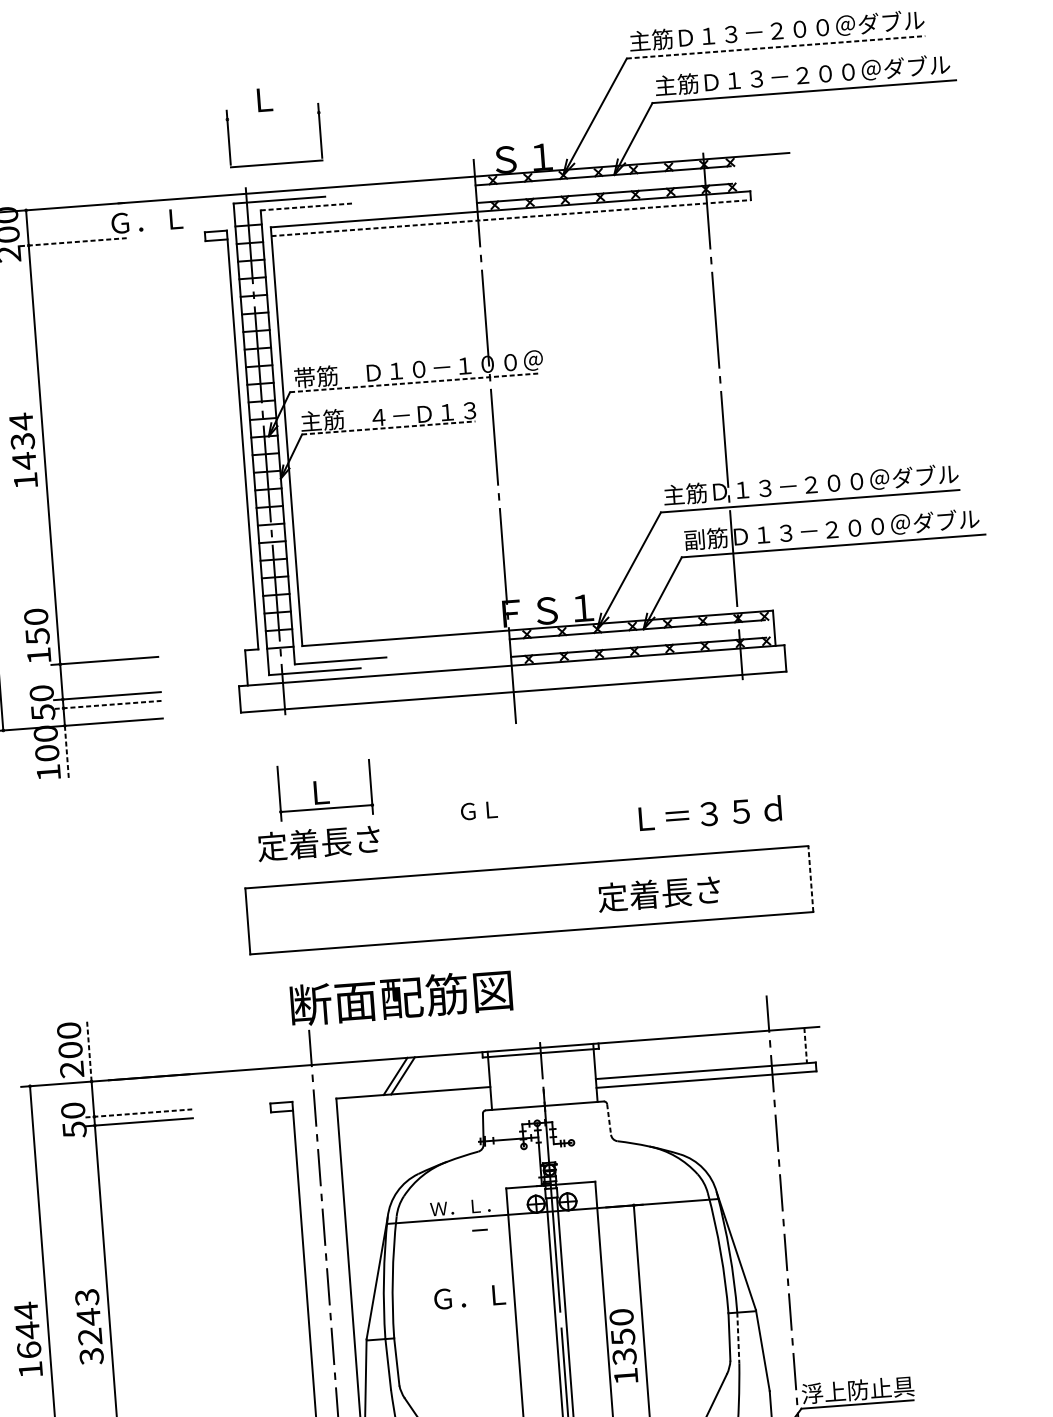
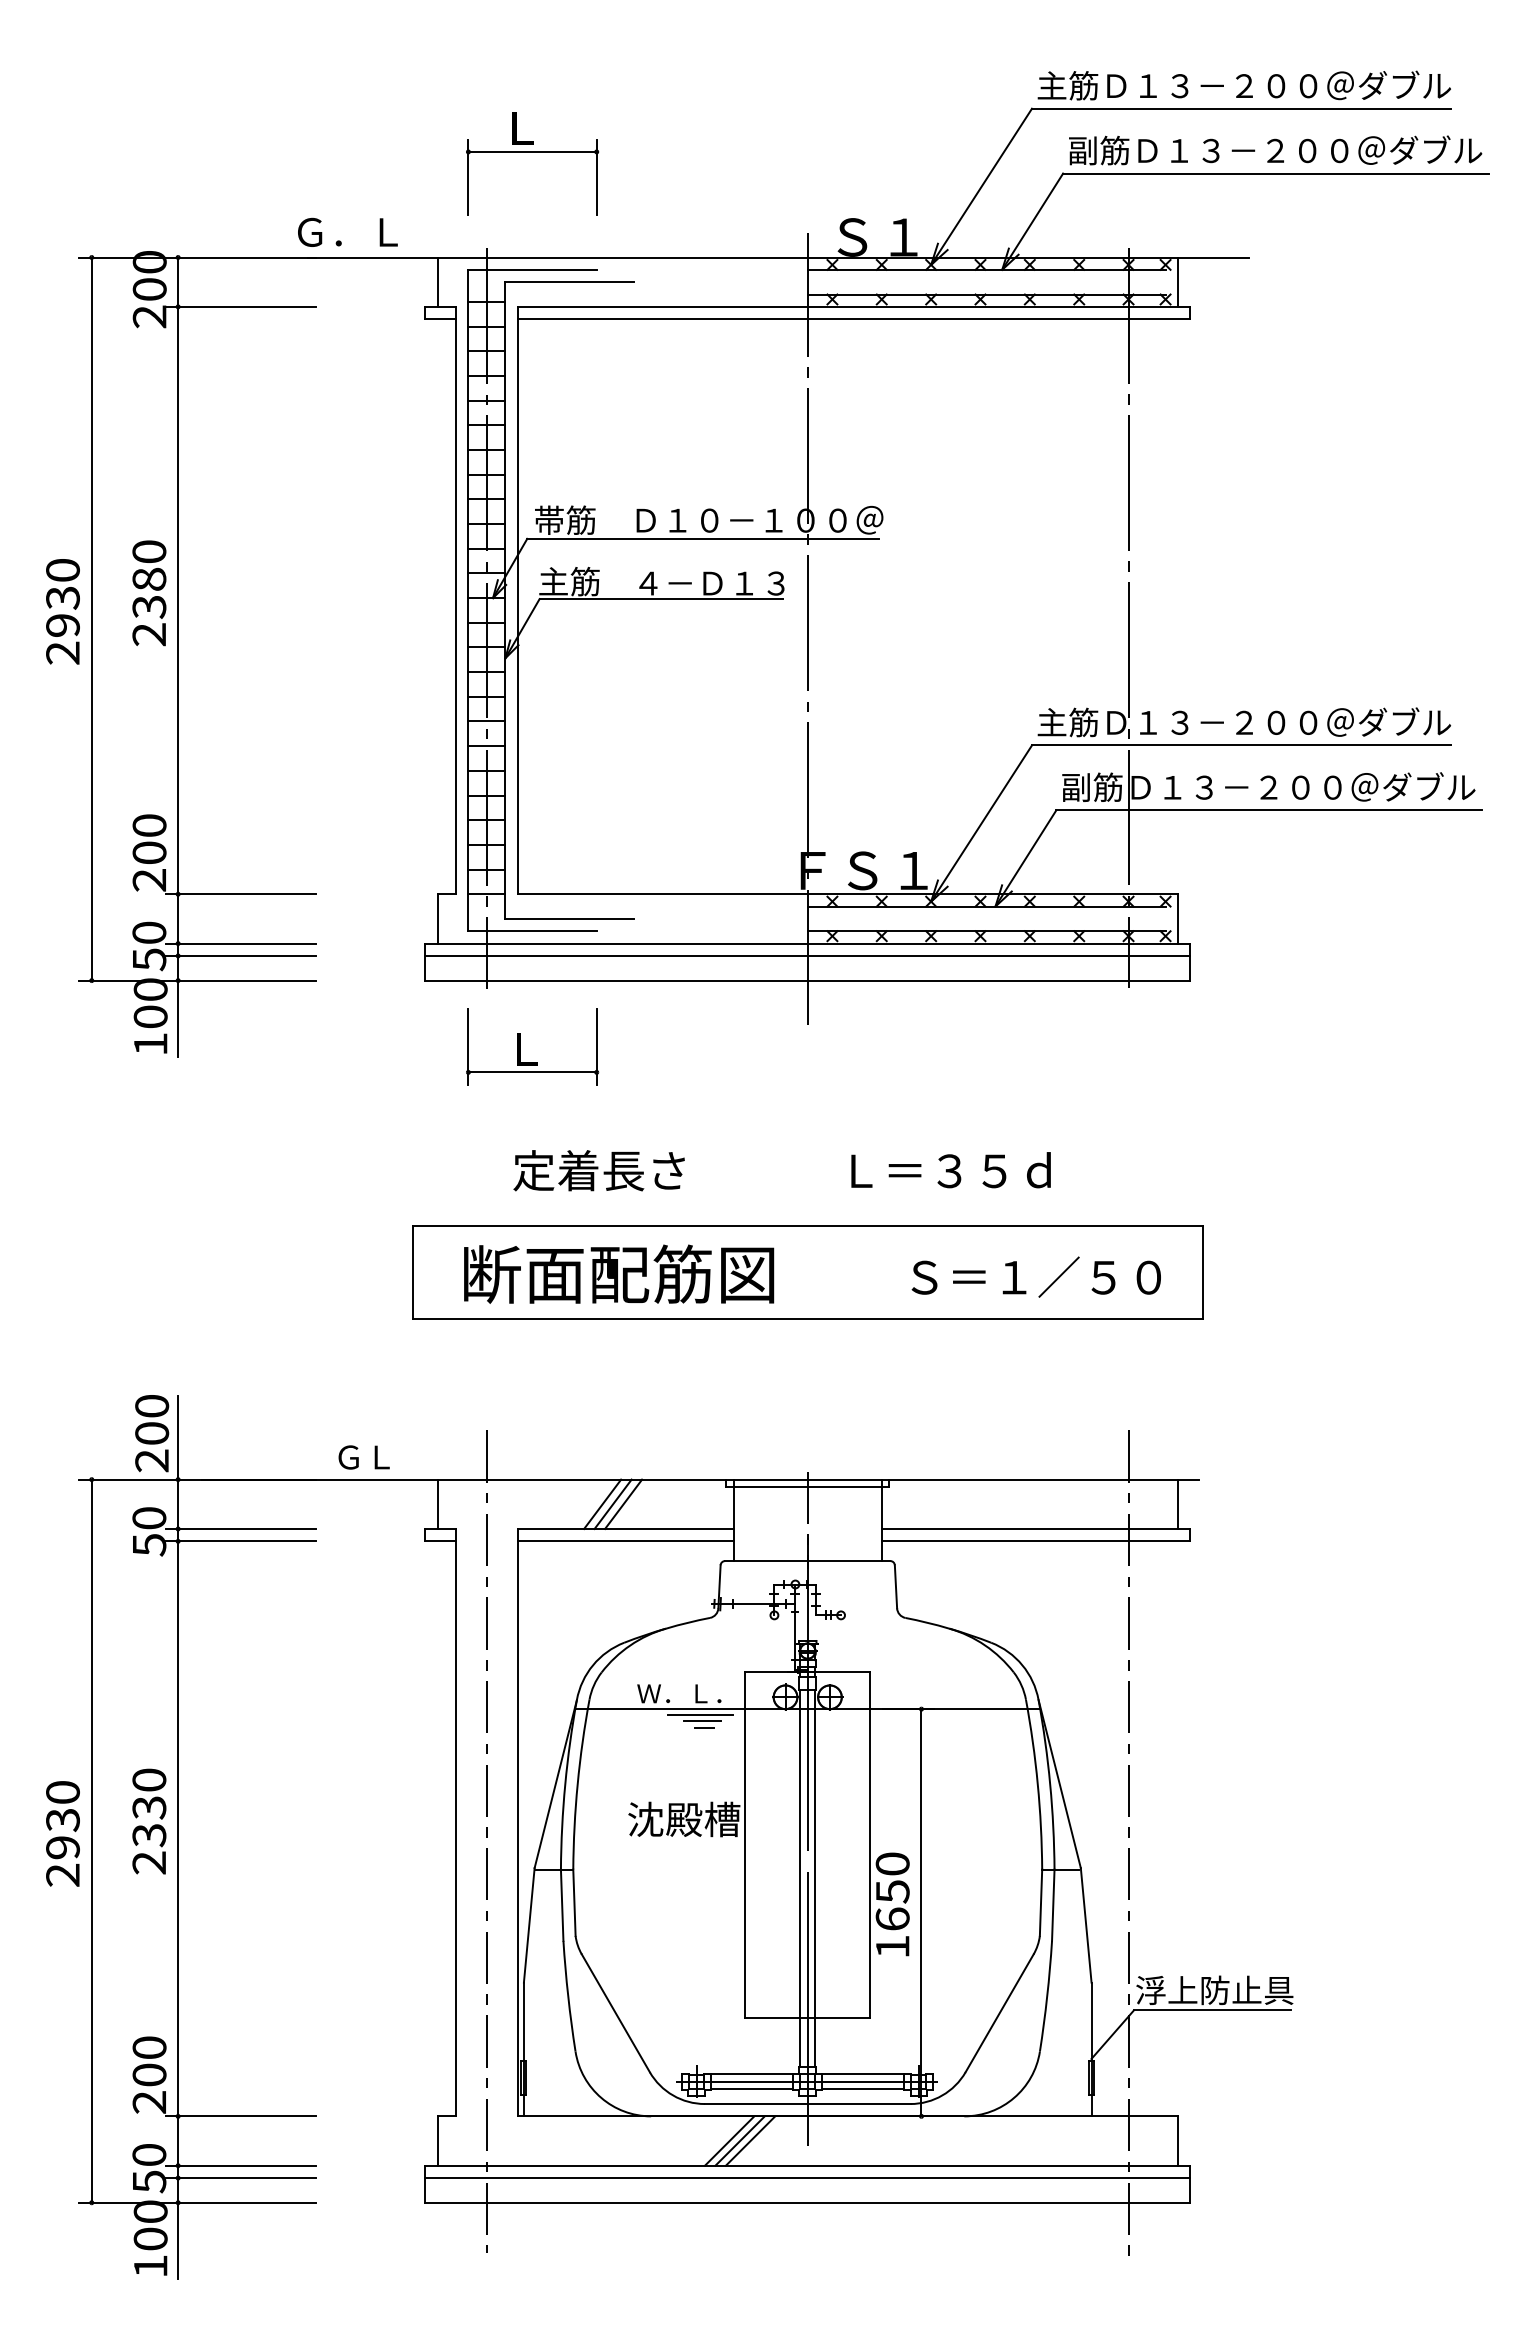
line: (776, 47) -> (1241, 108), dashed -> solid
text: (665, 85) -> (1082, 150), 主筋Ｄ１３－２００＠ダブル -> 副筋Ｄ１３－２００＠ダブル
line: (276, 163) -> (532, 151), moved
line: (739, 173) -> (1177, 281), added
line: (307, 207) -> (570, 282), dashed -> solid
line: (212, 213) -> (437, 281), added
line: (511, 218) -> (854, 319), dashed -> solid
text: (146, 220) -> (347, 231), moved
line: (73, 241) -> (240, 306), dashed -> solid
line: (415, 382) -> (703, 538), dashed -> solid
line: (389, 428) -> (661, 599), dashed -> solid
text: (23, 450) -> (149, 592), 1434 -> 2380
text: (38, 646) -> (149, 866), 150 -> 200
line: (512, 674) -> (807, 955), added
line: (107, 704) -> (240, 955), dashed -> solid
line: (67, 753) -> (178, 1019), dashed -> solid
part: (316, 790) -> (520, 1046), moved
text: (478, 810) -> (363, 1457), moved
text: (709, 813) -> (950, 1170), moved
text: (318, 842) -> (598, 1170), moved
line: (810, 879) -> (1202, 1272), dashed -> solid
text: (689, 891) -> (1031, 1276), 定着長さ -> Ｓ＝１／５０
text: (401, 997) -> (619, 1273), moved
line: (805, 1045) -> (1177, 1504), dashed -> solid
line: (89, 1051) -> (178, 1437), dashed -> solid
line: (410, 1074) -> (623, 1503), added
line: (277, 1084) -> (437, 1503), added
line: (413, 1101) -> (625, 1541), added
line: (138, 1113) -> (240, 1528), dashed -> solid
line: (608, 1119) -> (895, 1586), dashed -> solid
line: (476, 1221) -> (700, 1715), added
line: (478, 1225) -> (702, 1721), added
text: (470, 1296) -> (684, 1819), Ｇ．Ｌ -> 沈殿槽
text: (89, 1326) -> (149, 1821), 3243 -> 2330
line: (738, 1338) -> (1053, 1905), dashed -> solid
text: (28, 1340) -> (62, 1833), 1644 -> 2930
text: (624, 1356) -> (892, 1919), 1350 -> 1650

